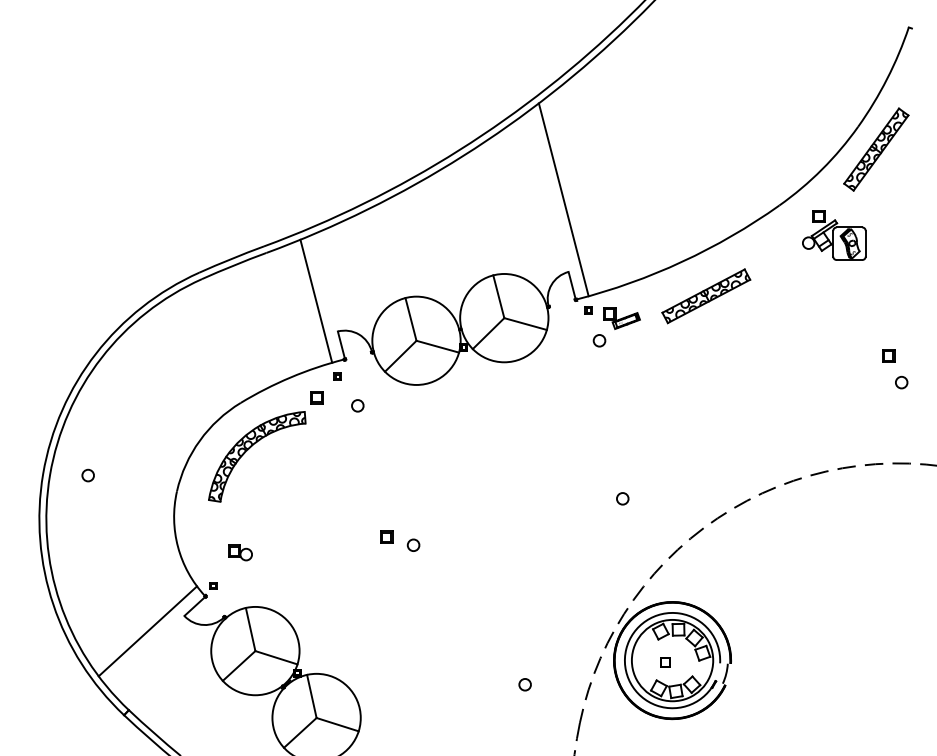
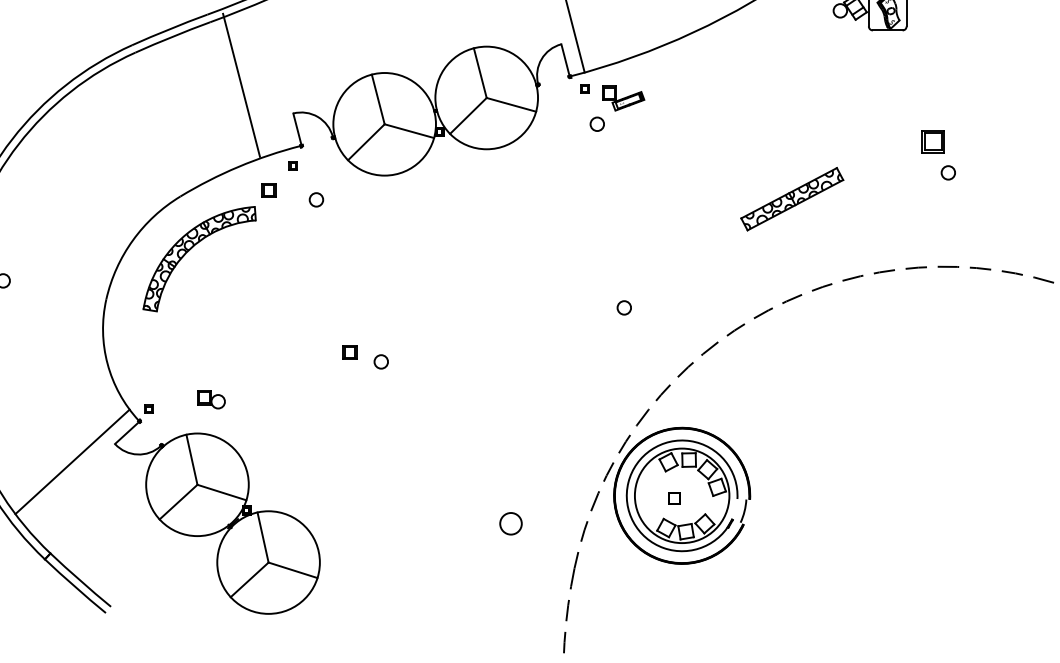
part: (706, 296) -> (792, 199), moved
line: (316, 300) -> (241, 84), moved
part: (888, 355) -> (933, 141), size x1.6
part: (240, 552) -> (211, 399), moved
circle: (524, 684) -> (510, 523), size x1.6

